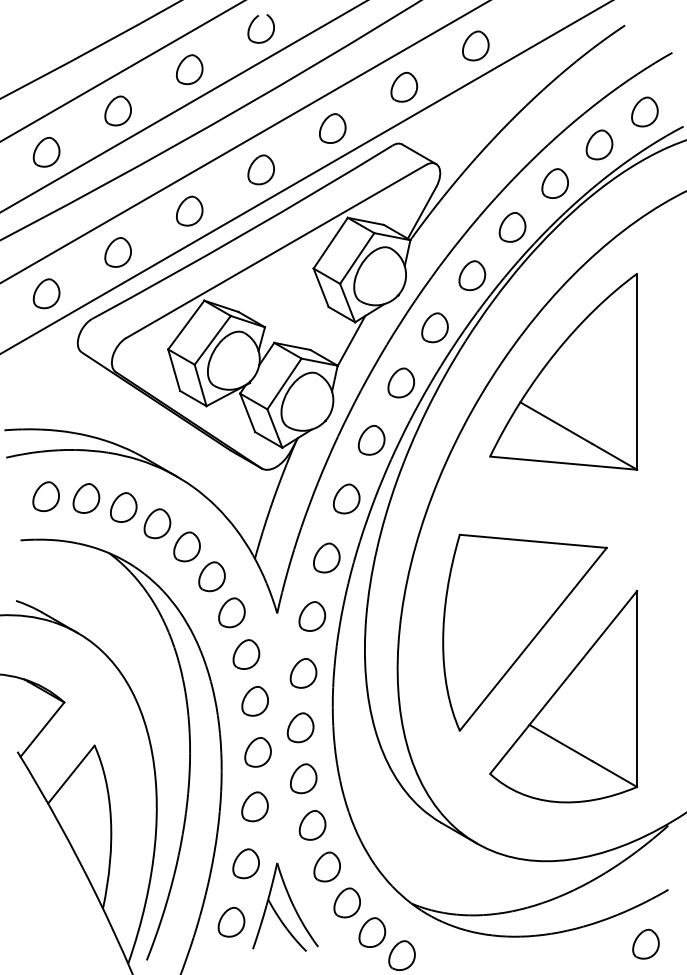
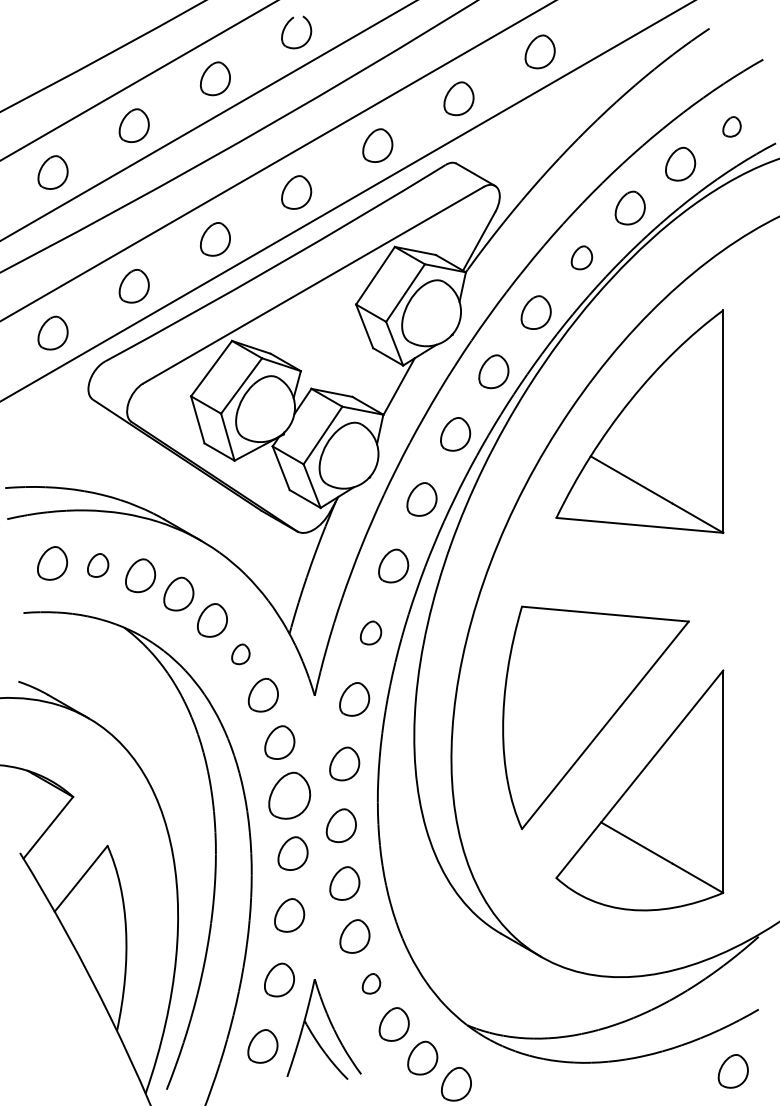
part: (644, 111) -> (731, 126), size x0.6
part: (512, 227) -> (581, 257), size x0.7
part: (85, 498) -> (97, 565), size x0.7
part: (326, 557) -> (370, 632), size x0.7
part: (211, 576) -> (240, 654), size x0.6
part: (254, 701) -> (289, 795), size x1.4
part: (327, 866) -> (371, 983), size x0.6

